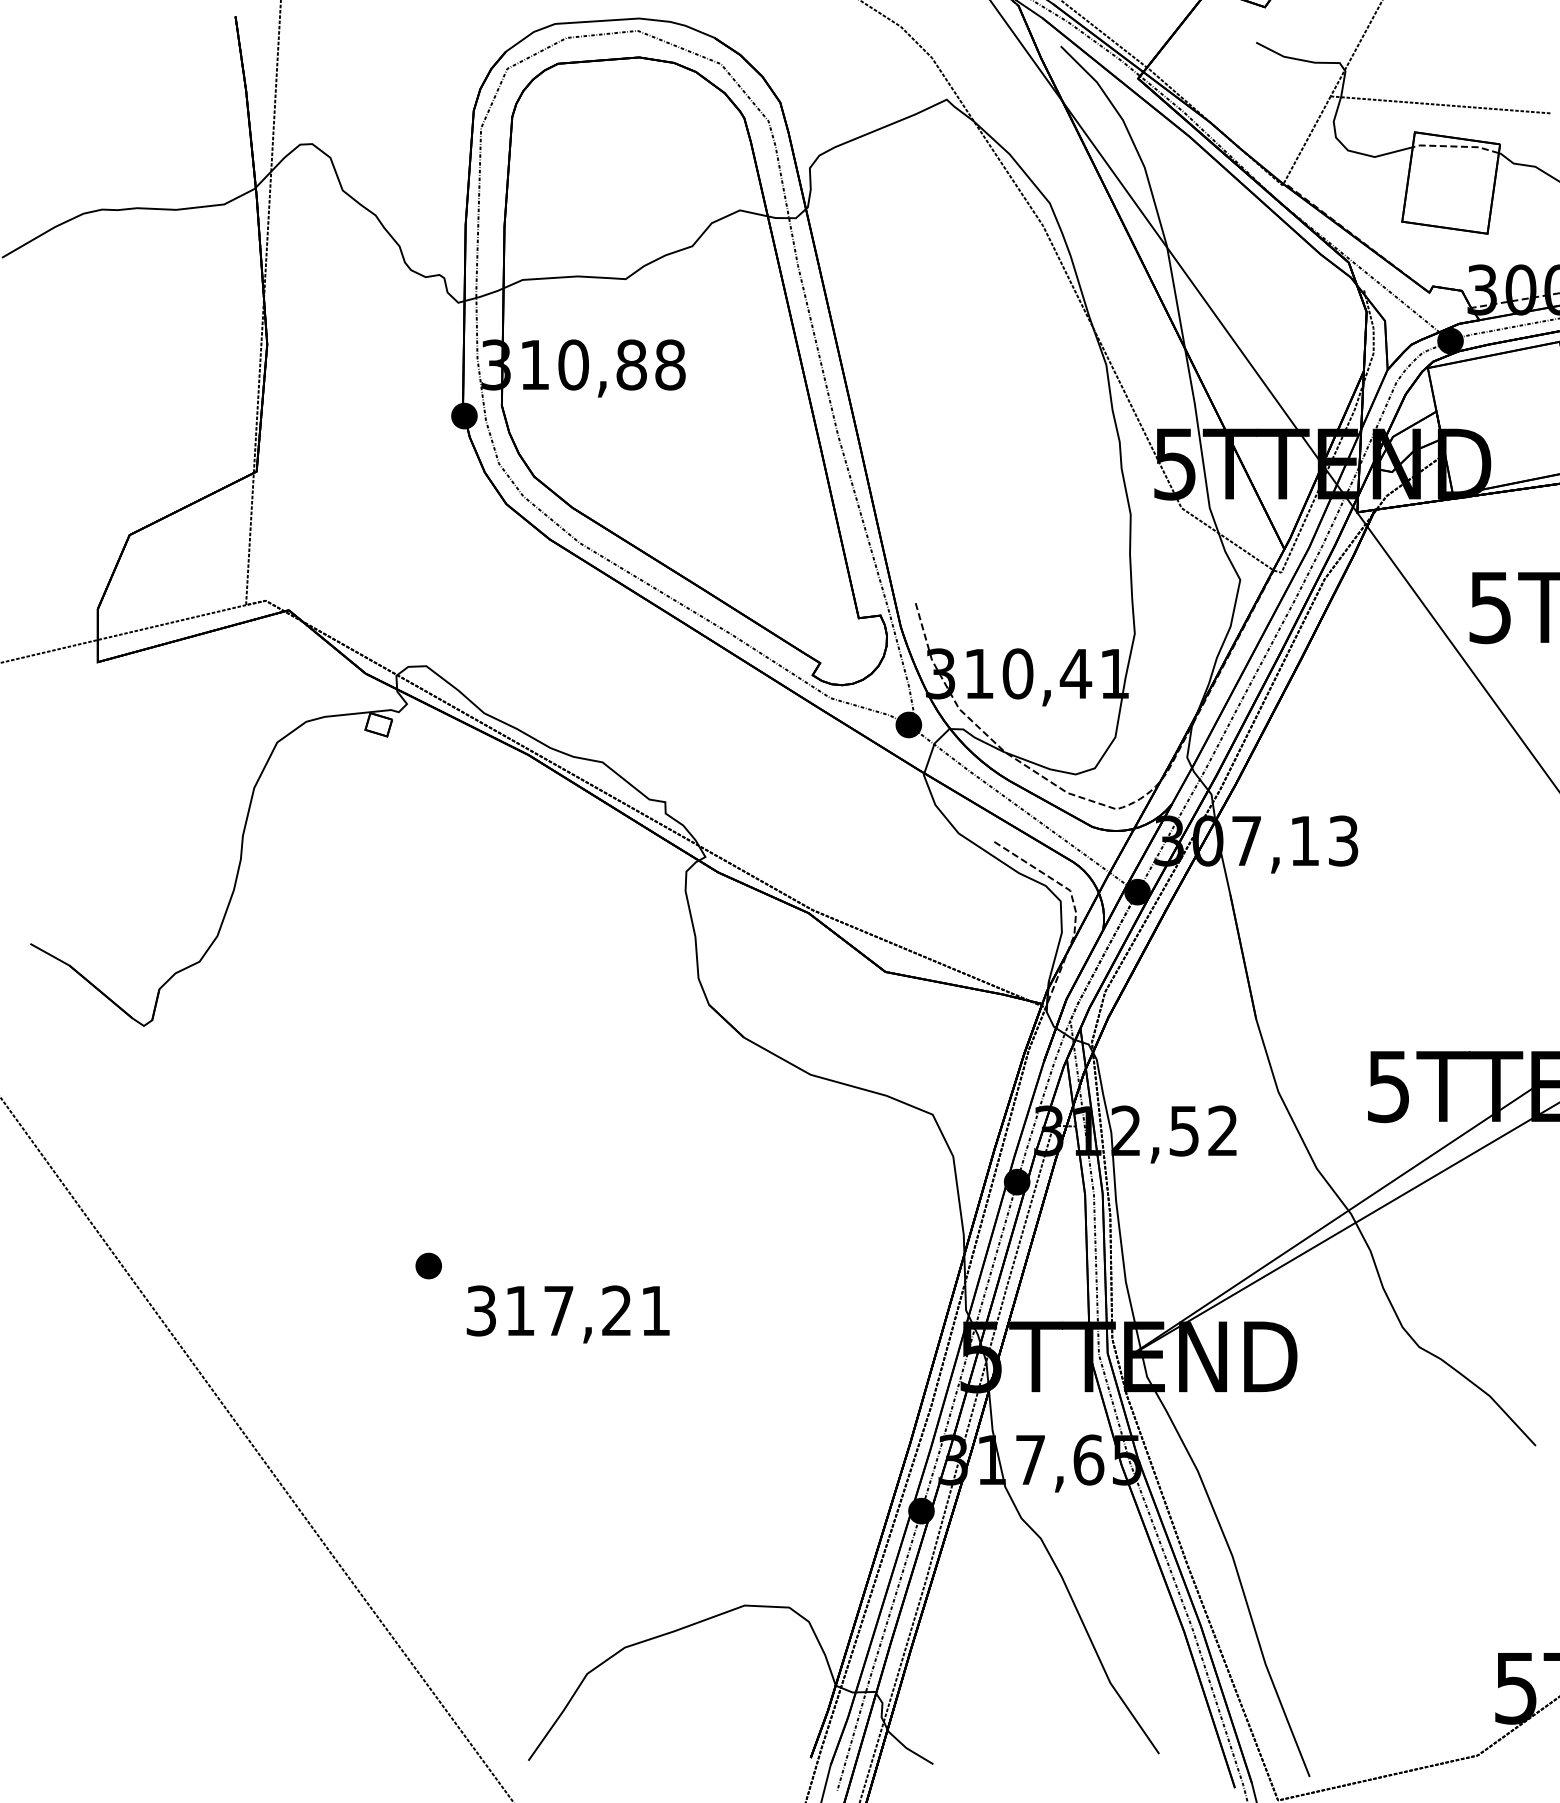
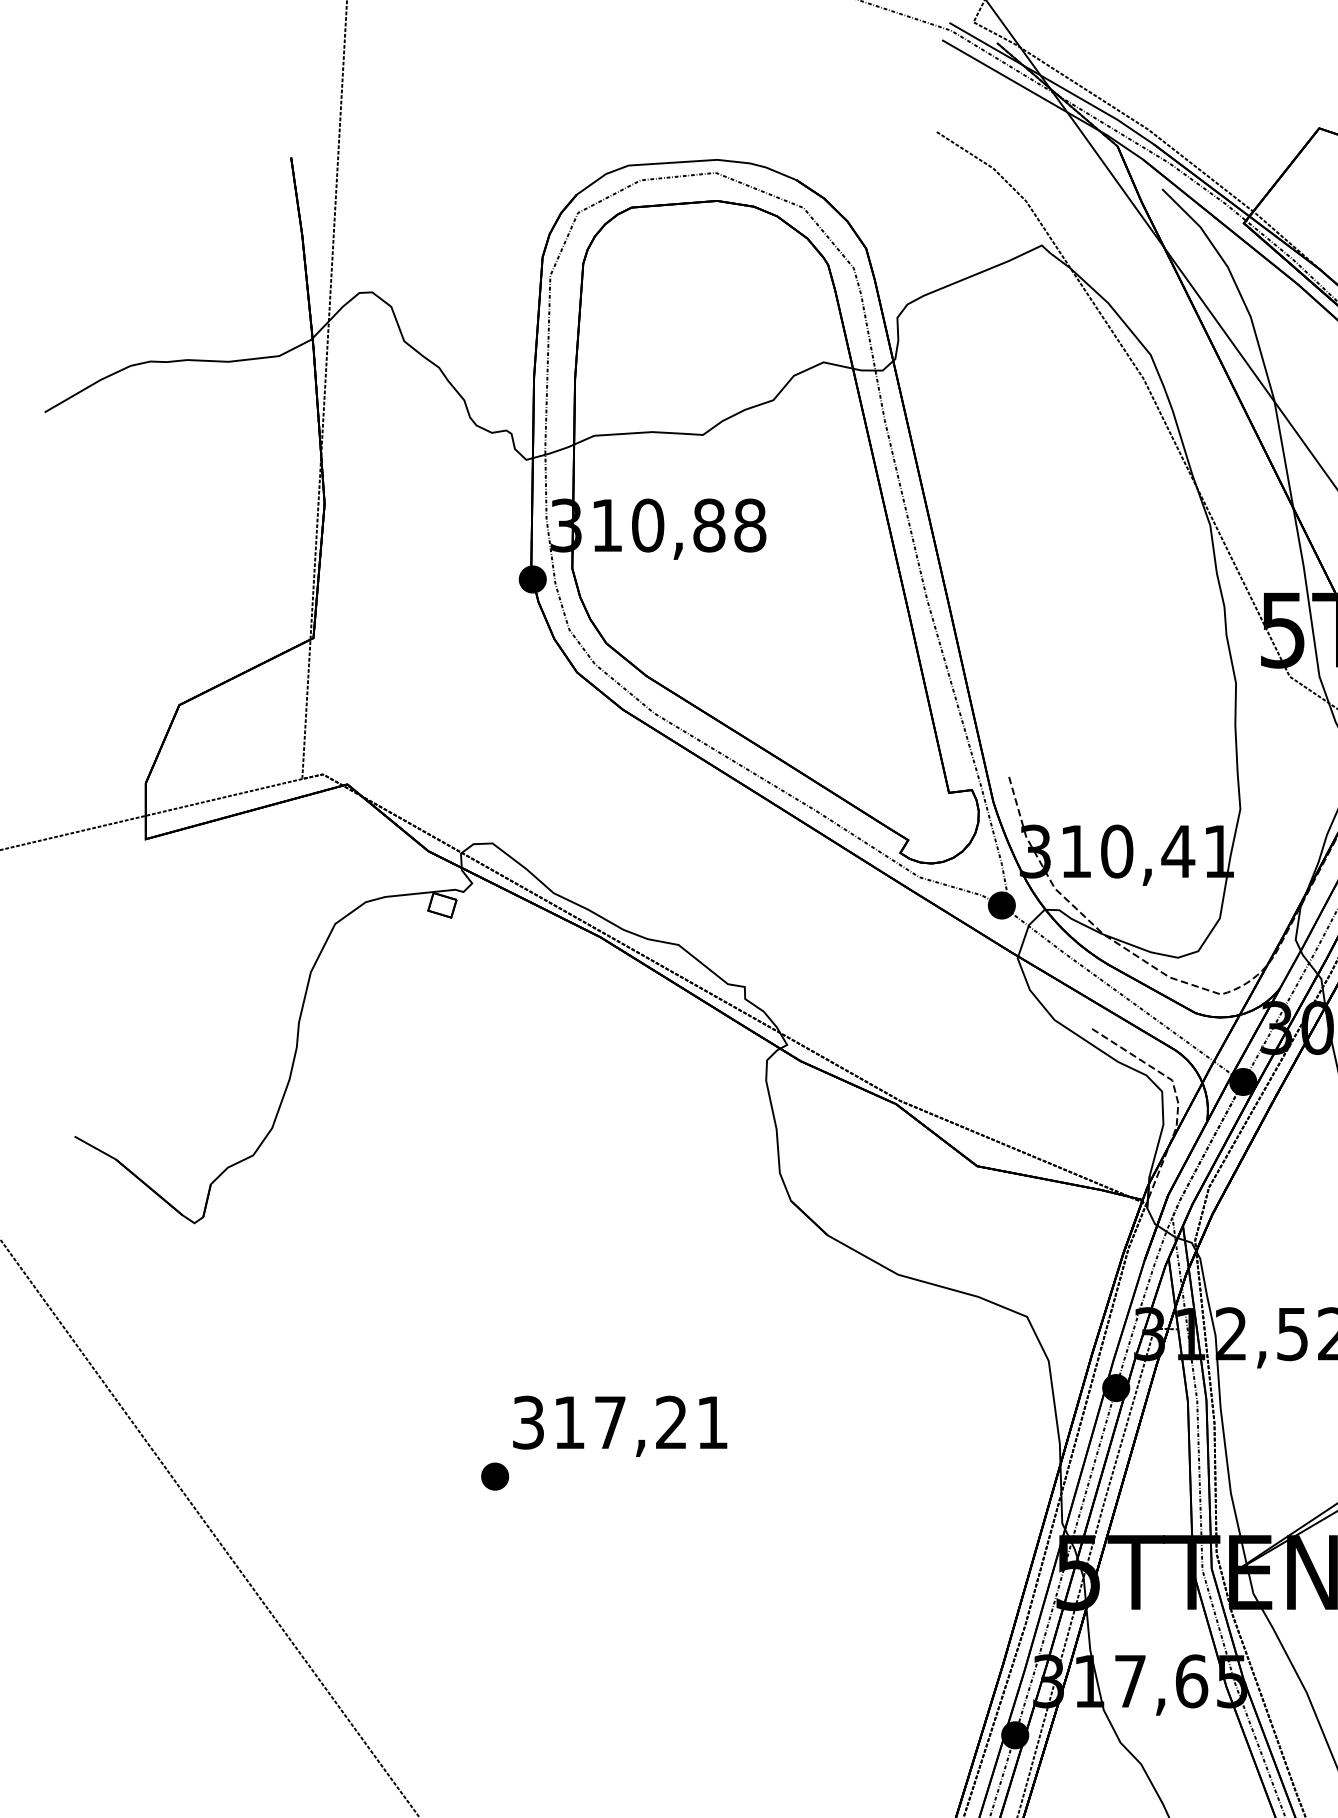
text: (567, 1314) -> (619, 1426), moved

